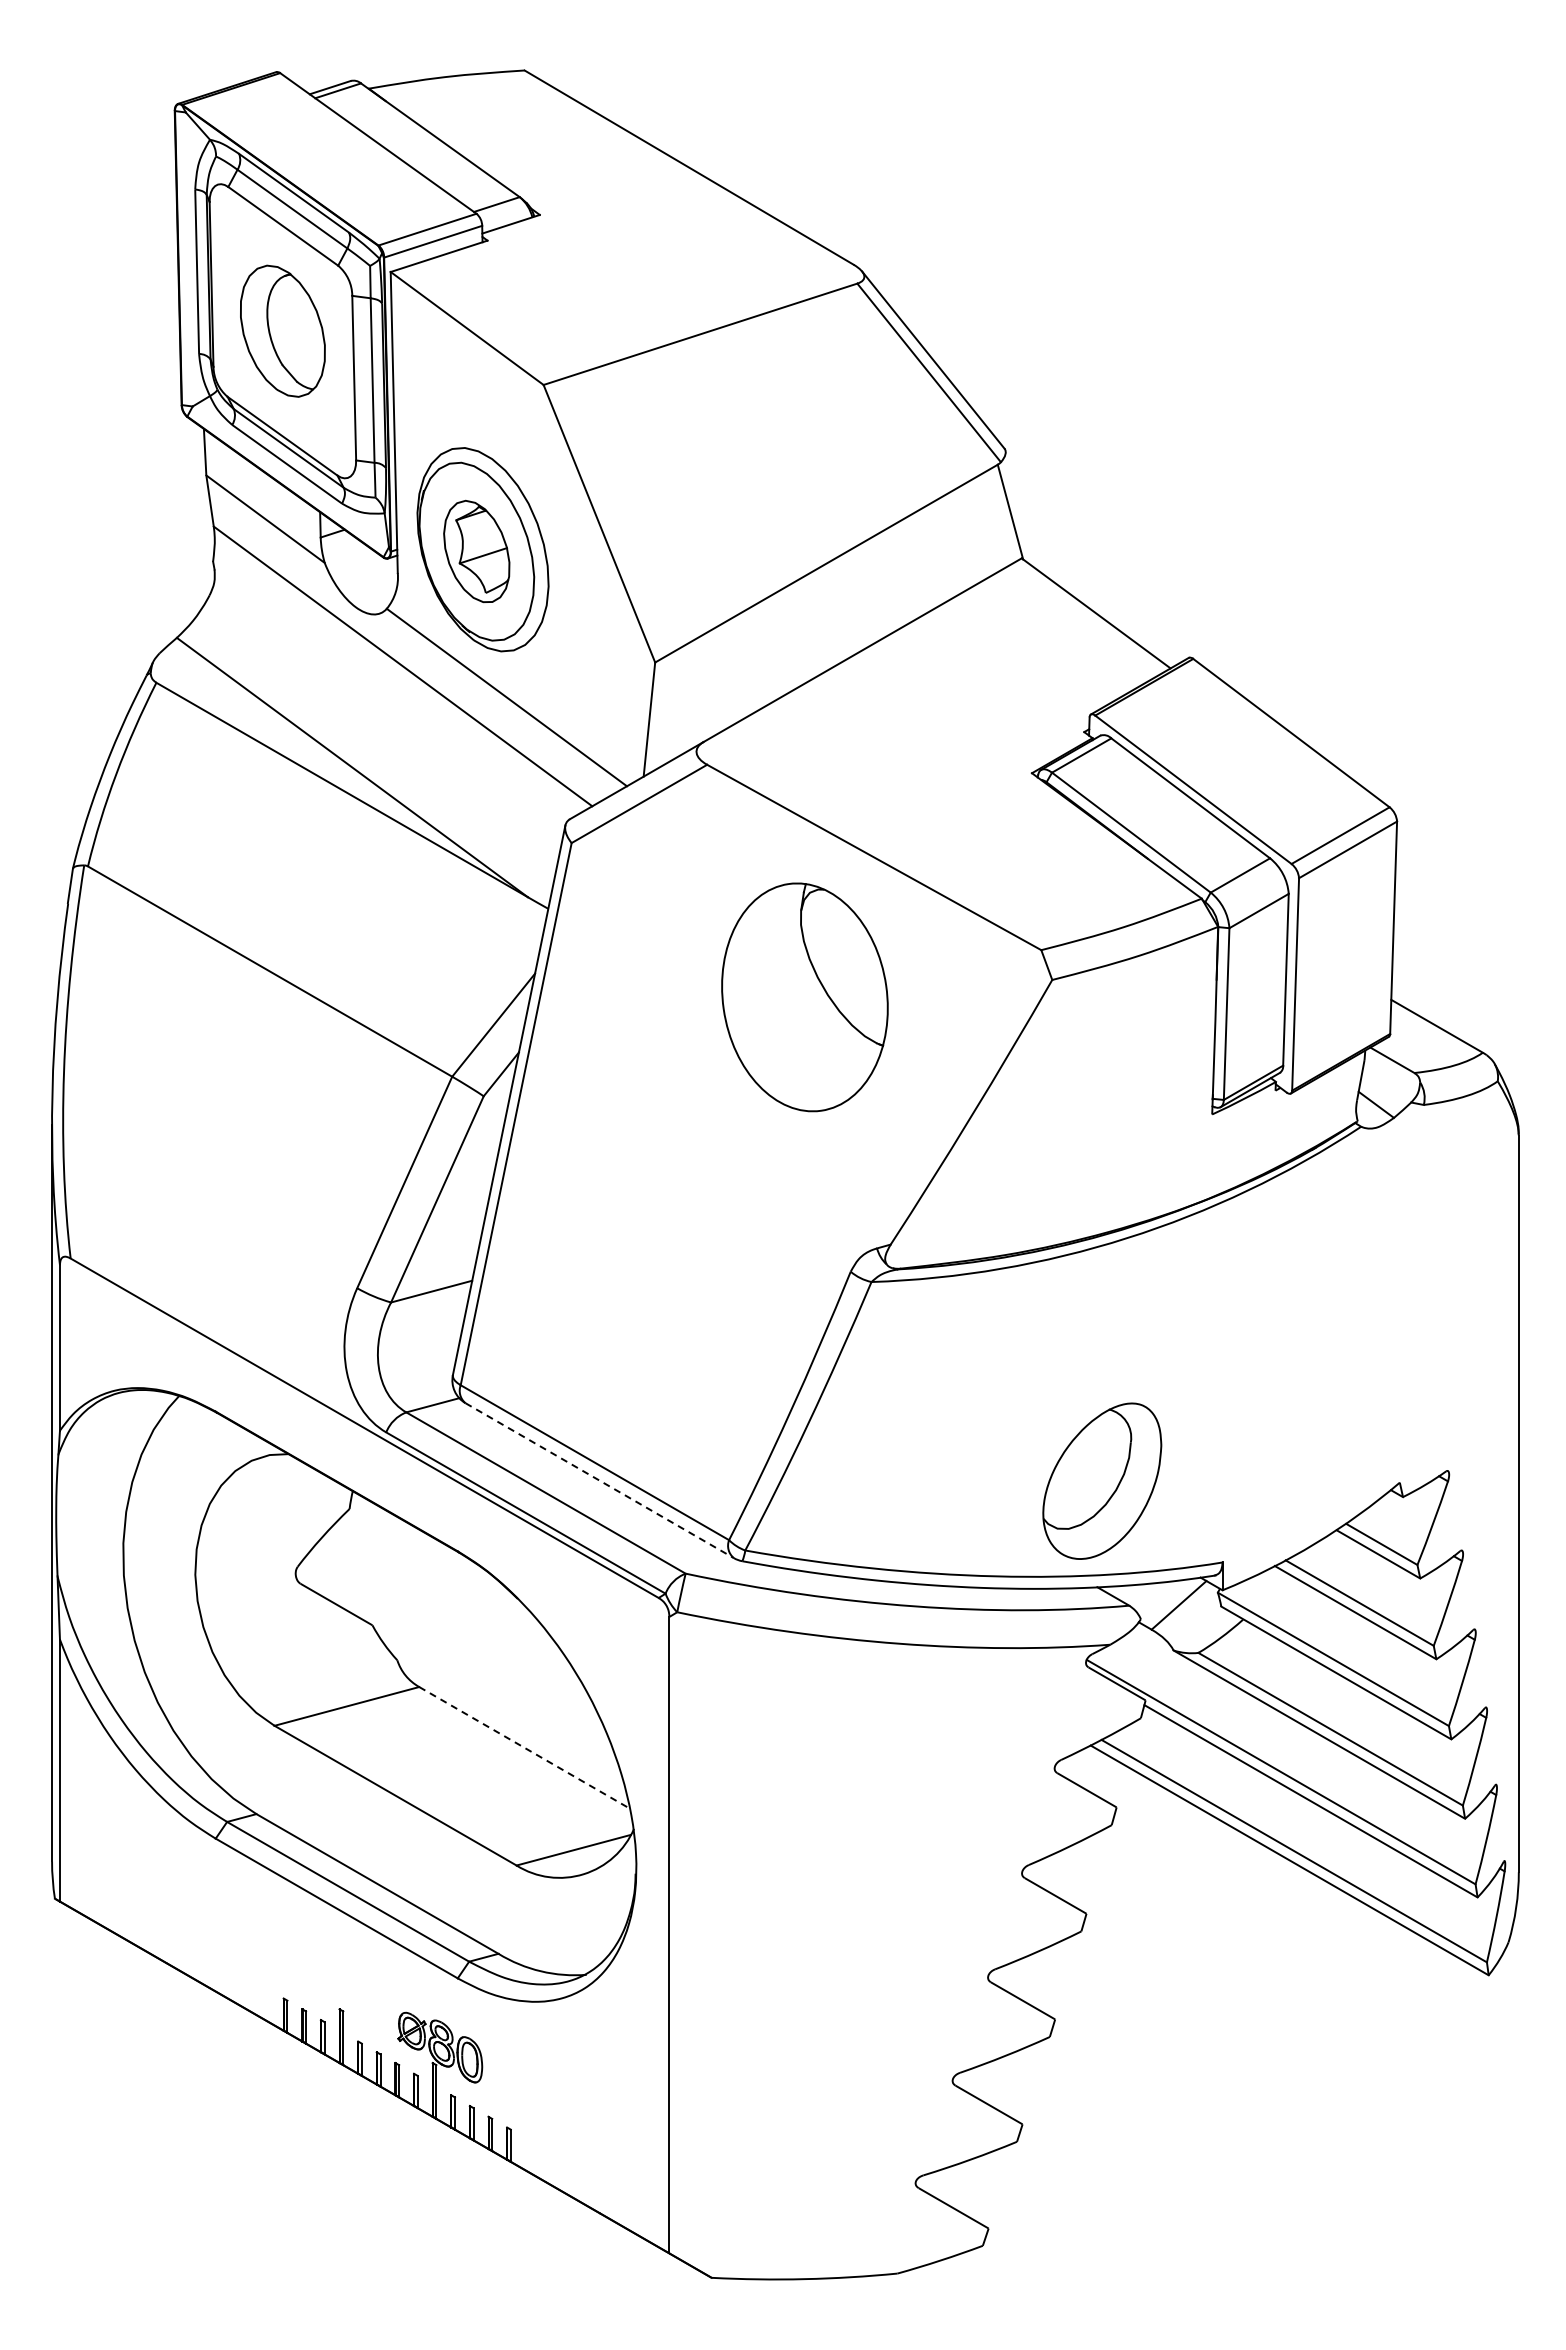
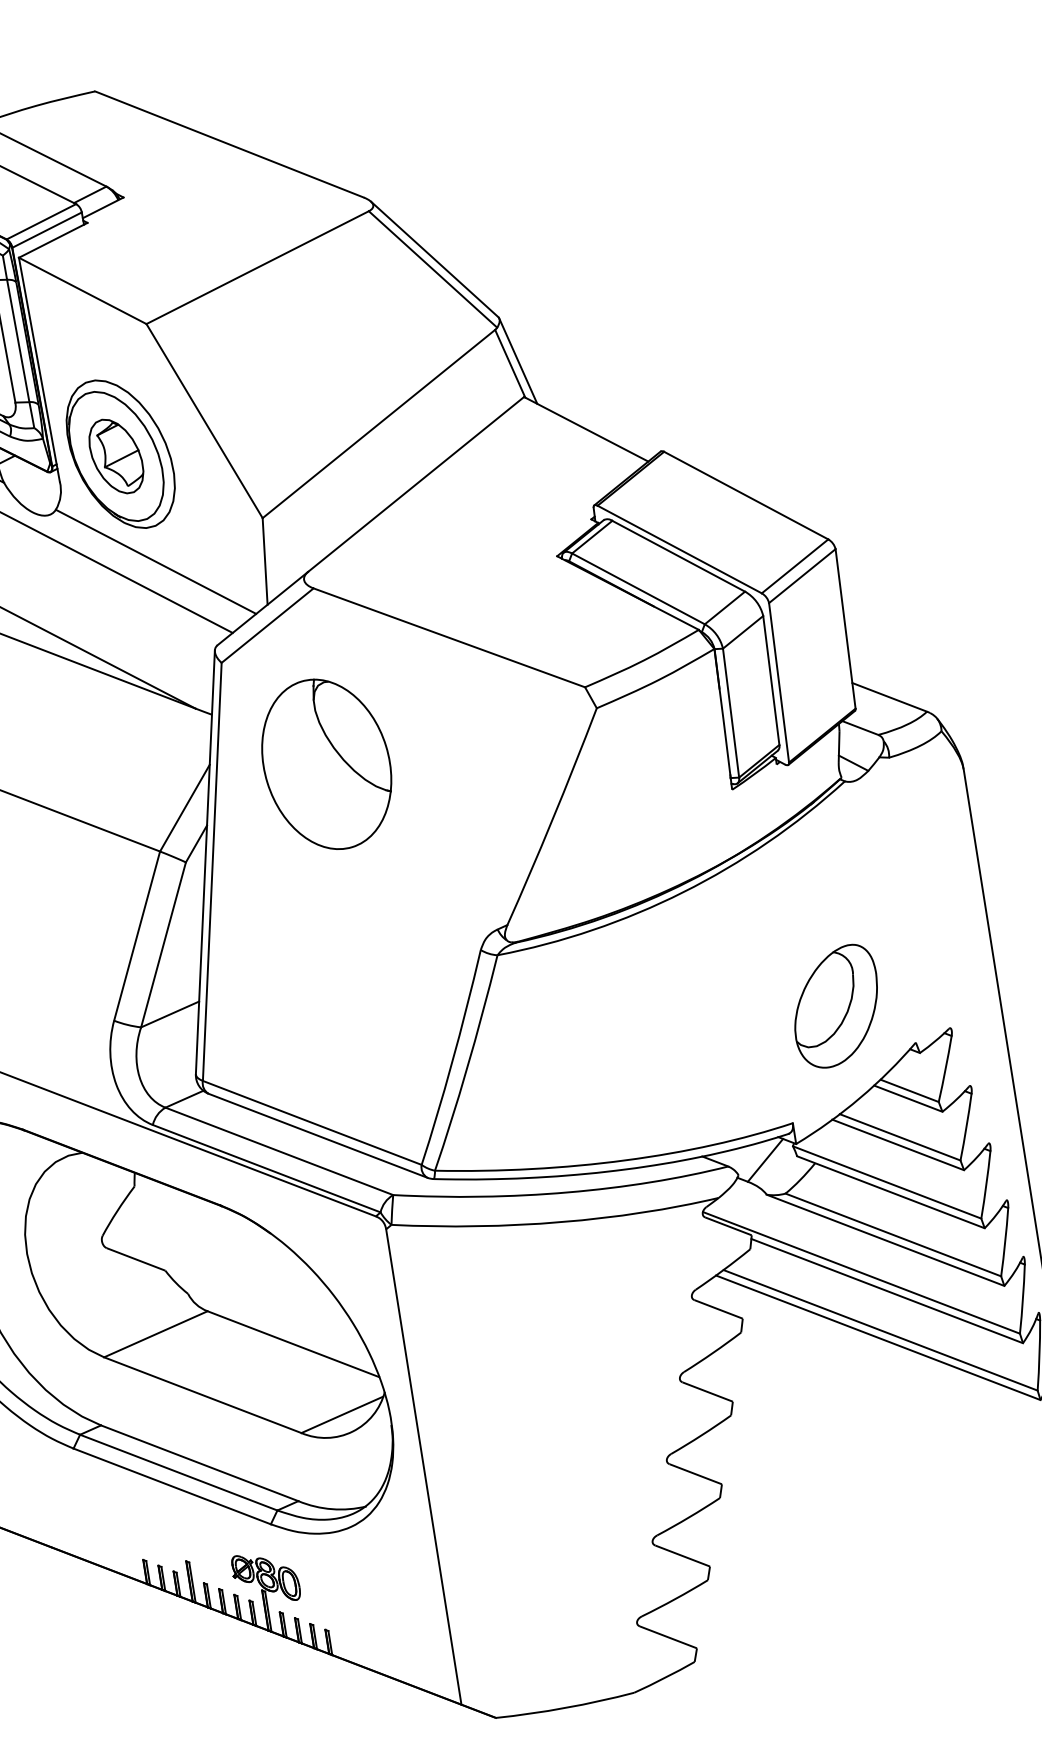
line: (1021, 510) -> (518, 361), added
part: (804, 997) -> (326, 764), moved
line: (599, 1480) -> (317, 1135), dashed -> solid
part: (1102, 1480) -> (836, 1006), moved
line: (524, 1747) -> (293, 1343), dashed -> solid

